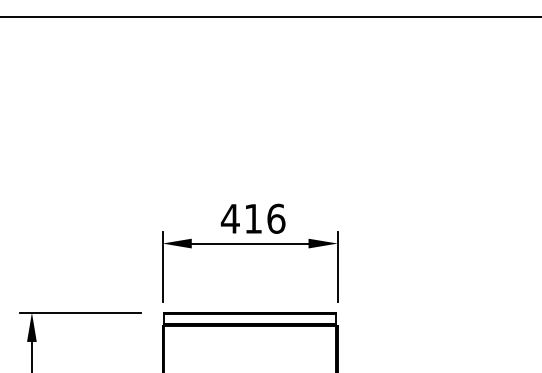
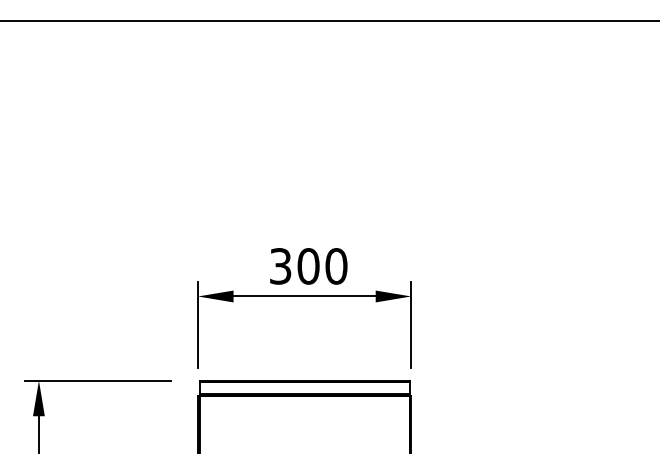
text: (252, 218) -> (307, 265), 416 -> 300

